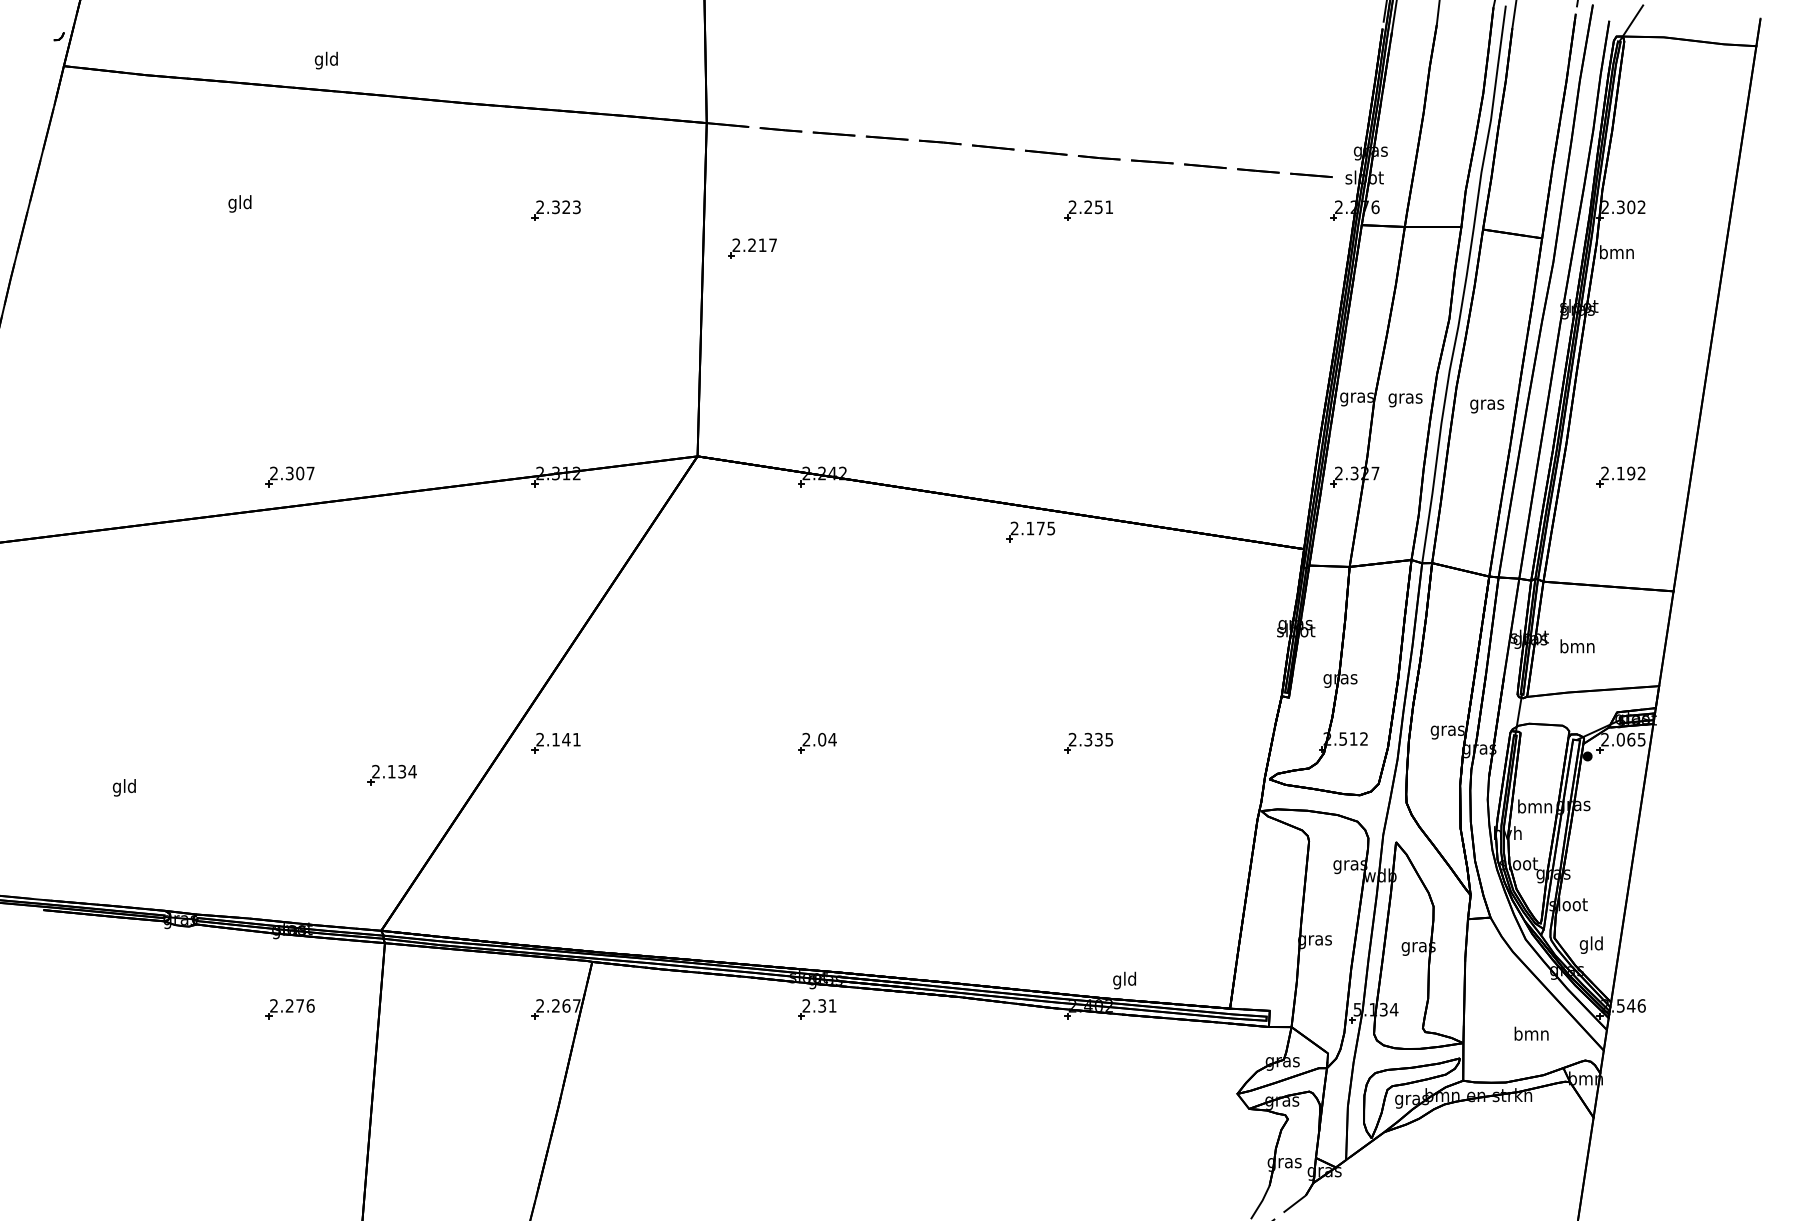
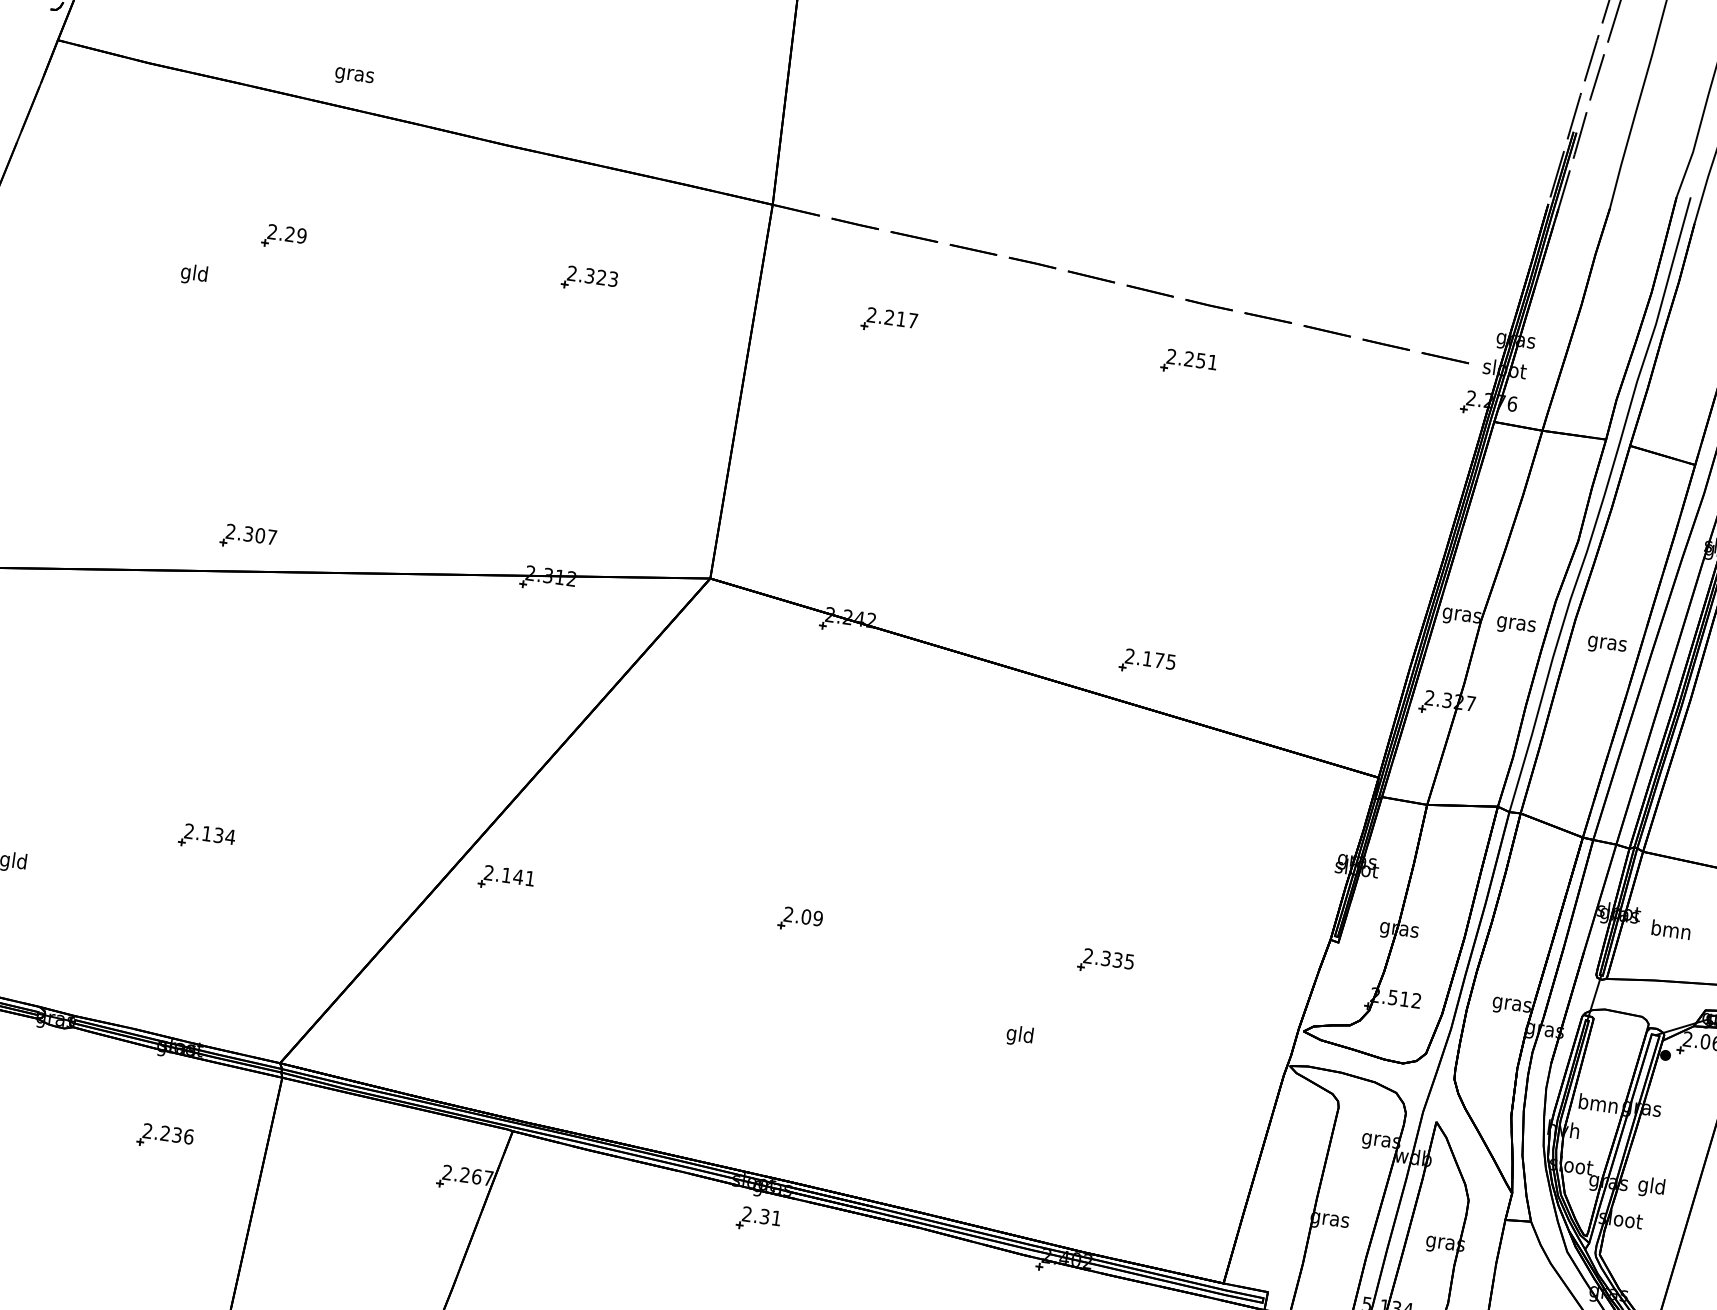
text: (326, 60) -> (354, 74), gld -> gras
text: (239, 203) -> (193, 274), moved
part: (284, 210) -> (283, 237), added
part: (752, 248) -> (889, 321), moved
part: (1030, 531) -> (1147, 662), moved
text: (832, 739) -> (818, 918), 2.04 -> 2.09
part: (391, 774) -> (206, 836), moved
text: (1590, 944) -> (1650, 1186), moved
text: (1124, 980) -> (1019, 1035), moved
text: (300, 1005) -> (177, 1134), 2.276 -> 2.236

